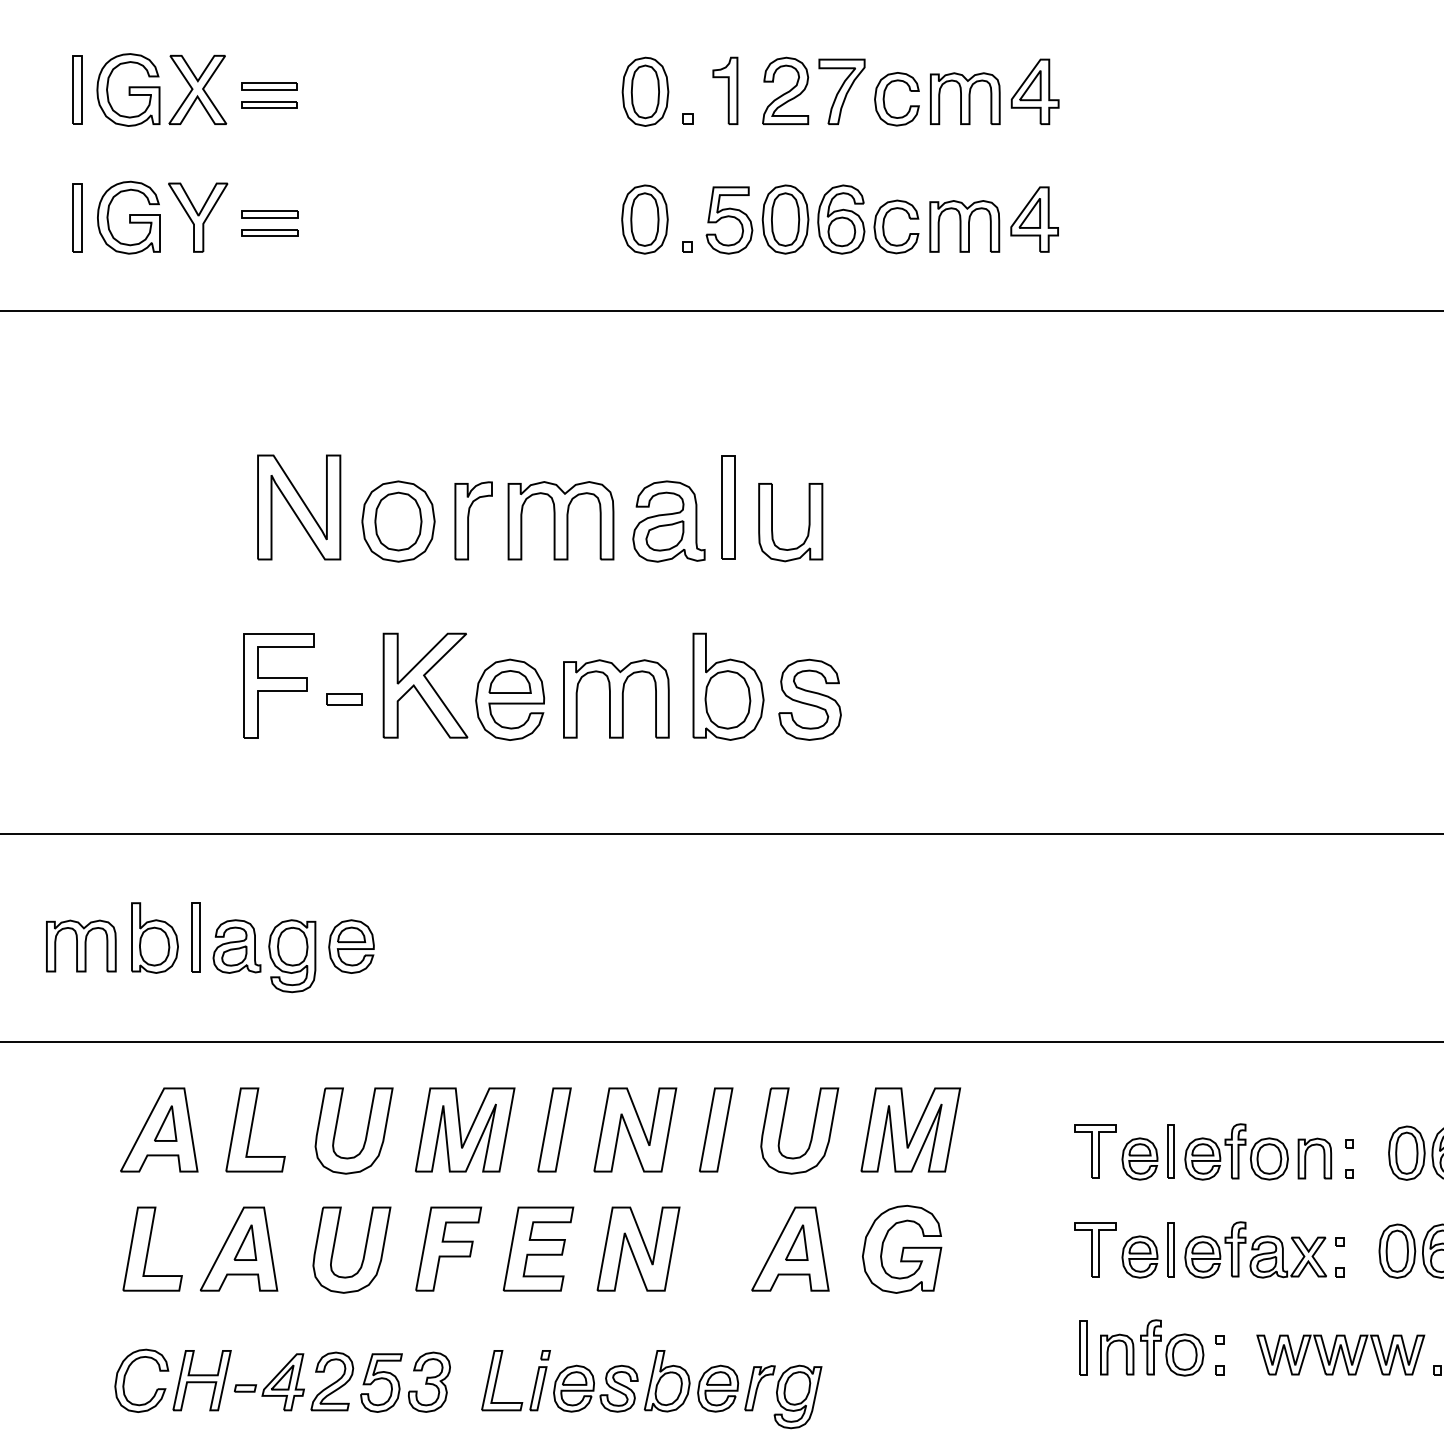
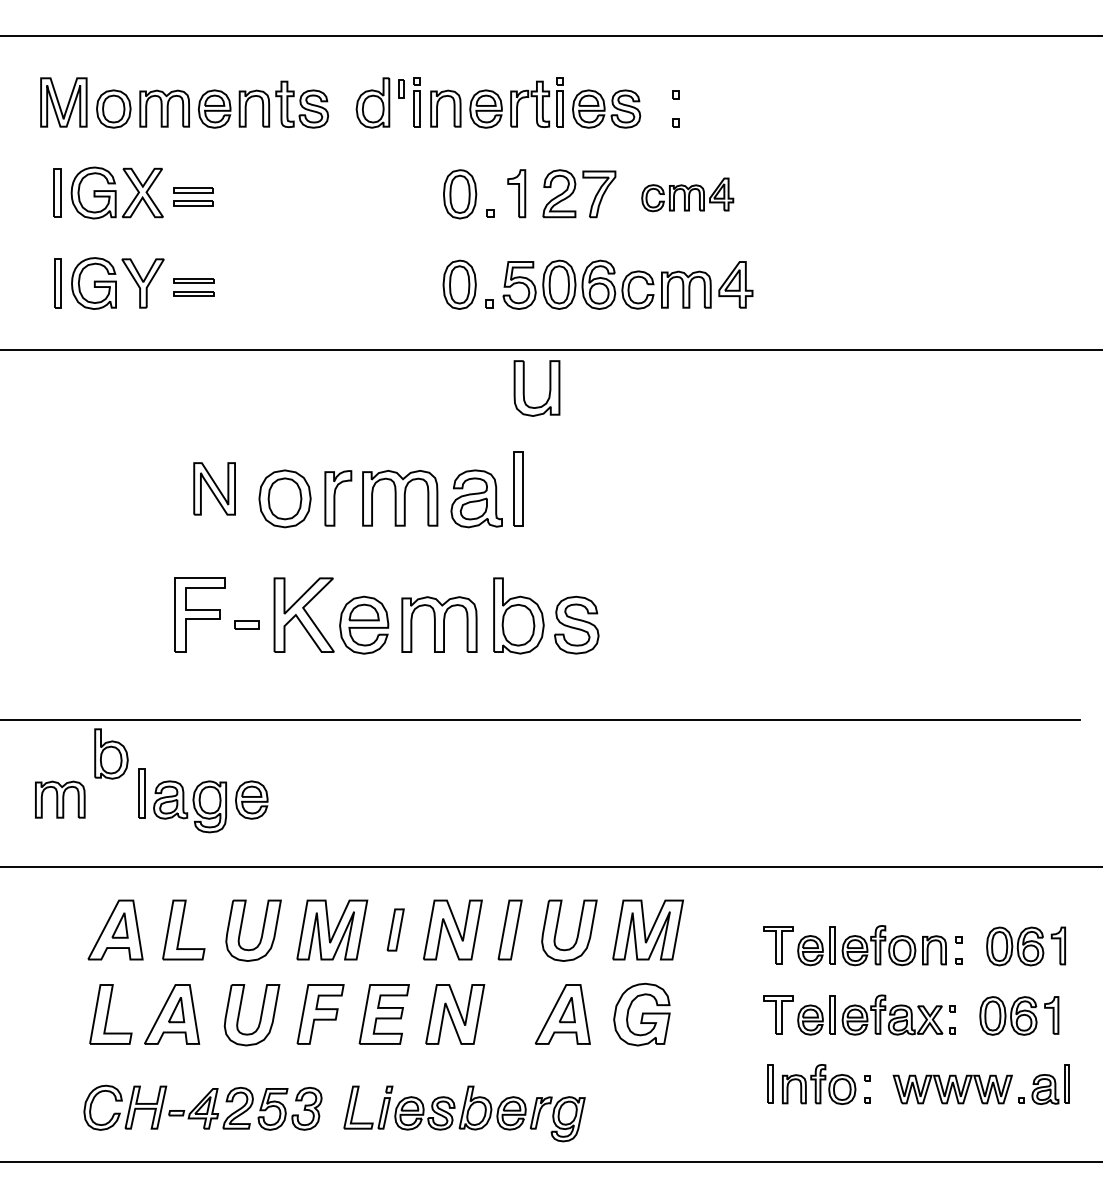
part: (966, 92) -> (687, 194), size x0.7
part: (298, 506) -> (214, 488), size x0.7
part: (773, 522) -> (524, 388), moved
part: (155, 937) -> (111, 753), moved
part: (554, 1129) -> (395, 929), size x0.7

